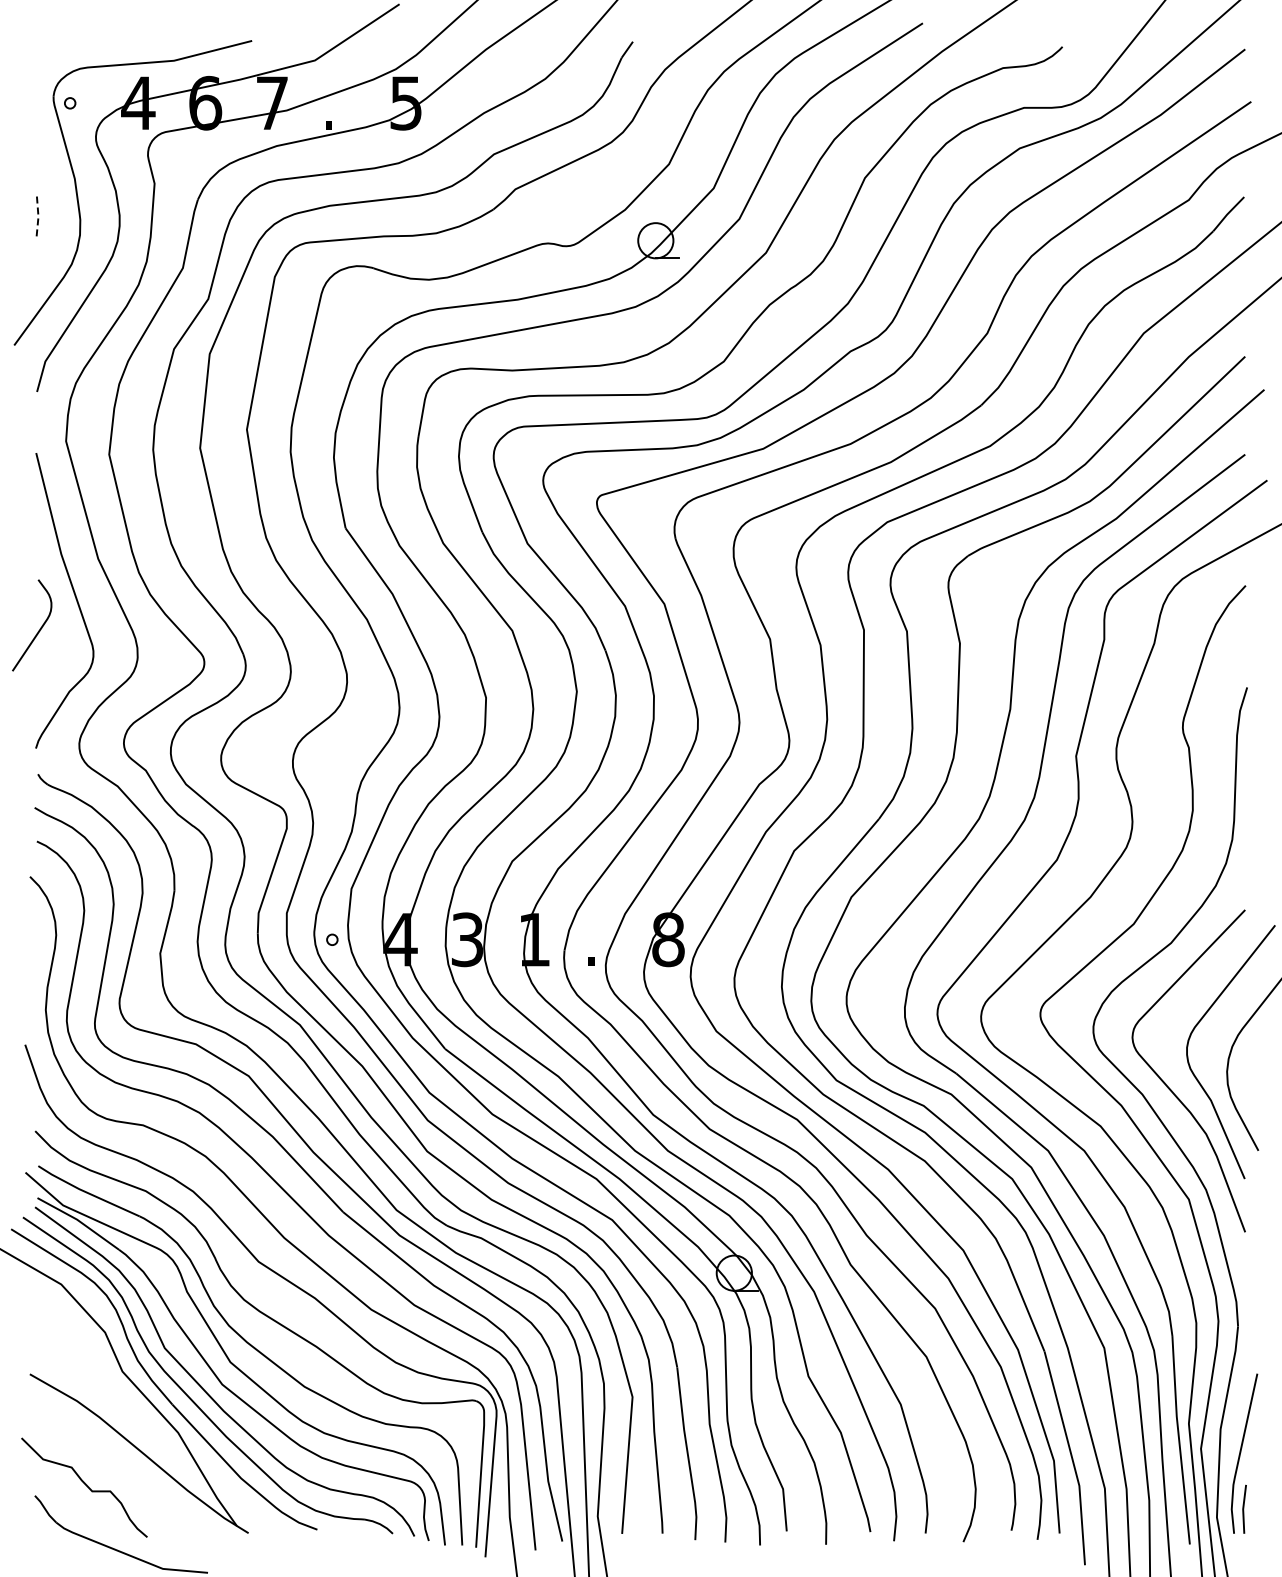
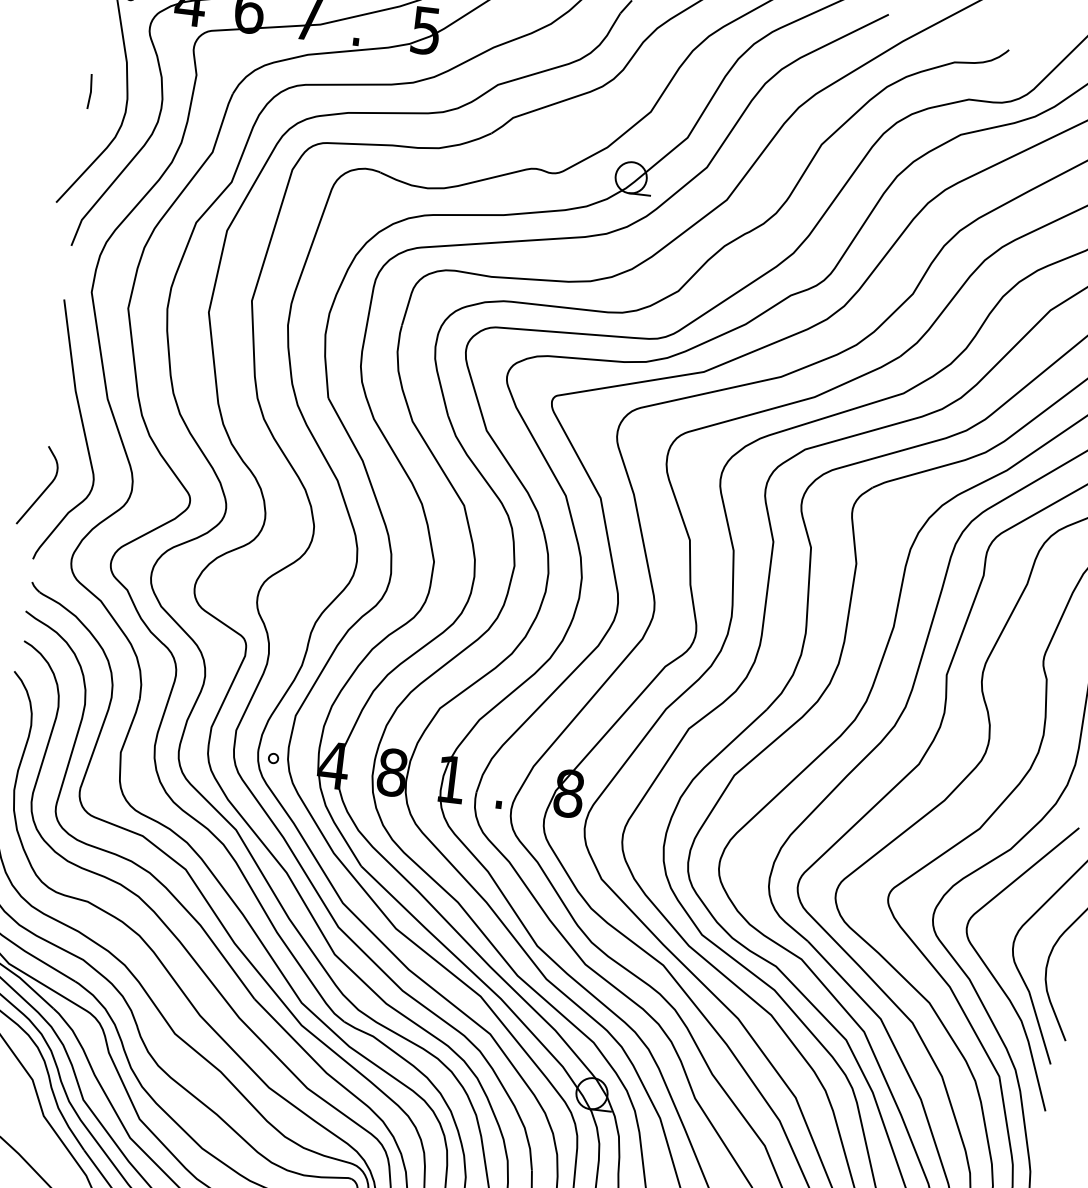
line: (38, 216) -> (91, 91), dashed -> solid
curve: (38, 630) -> (43, 490), moved
text: (467, 939) -> (392, 772), 3 -> 8

